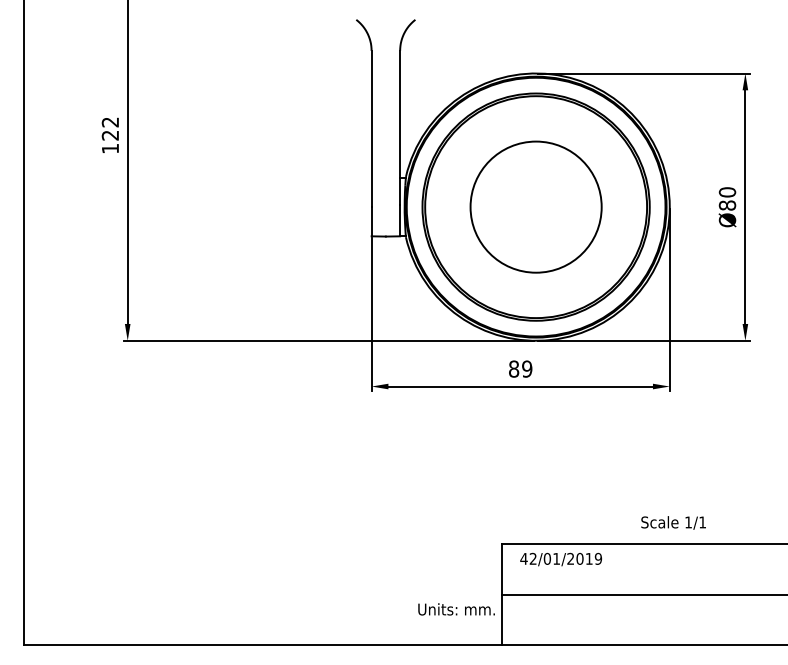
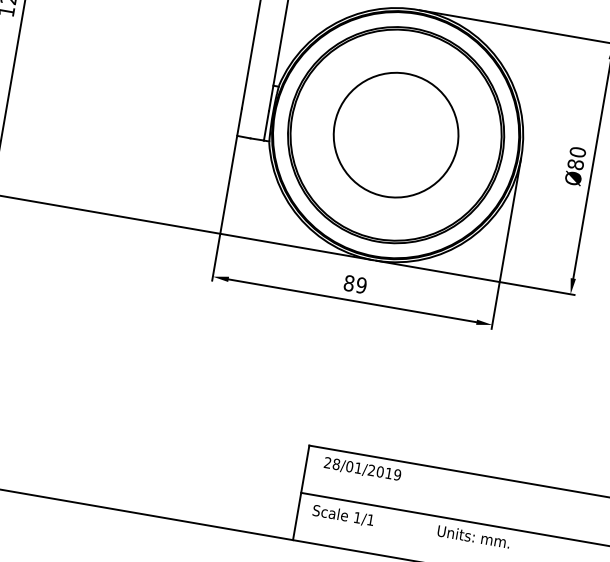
text: (673, 522) -> (343, 515), moved
text: (528, 558) -> (332, 463), 42/01/2019 -> 28/01/2019
text: (456, 609) -> (473, 536), moved

